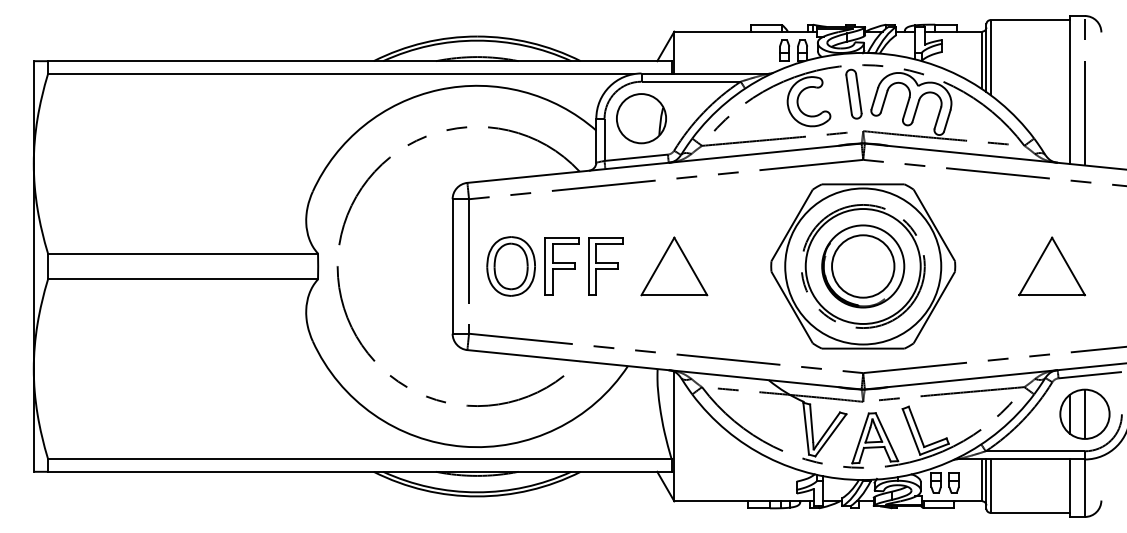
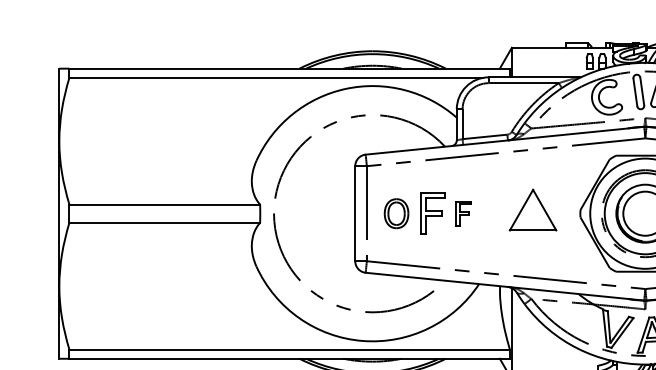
part: (641, 118) -> (488, 109), removed
part: (510, 266) -> (396, 213), size x0.7
part: (605, 266) -> (463, 213), size x0.6
part: (674, 266) -> (533, 210), moved

